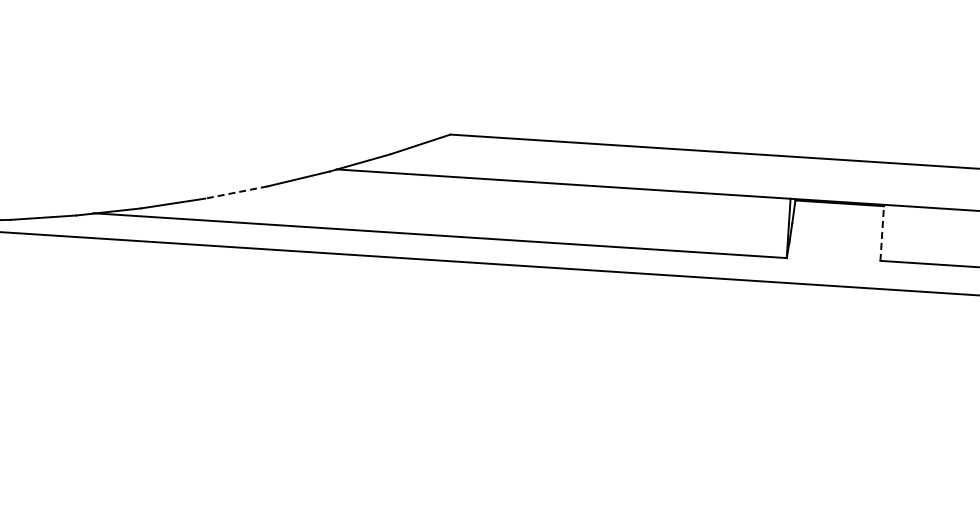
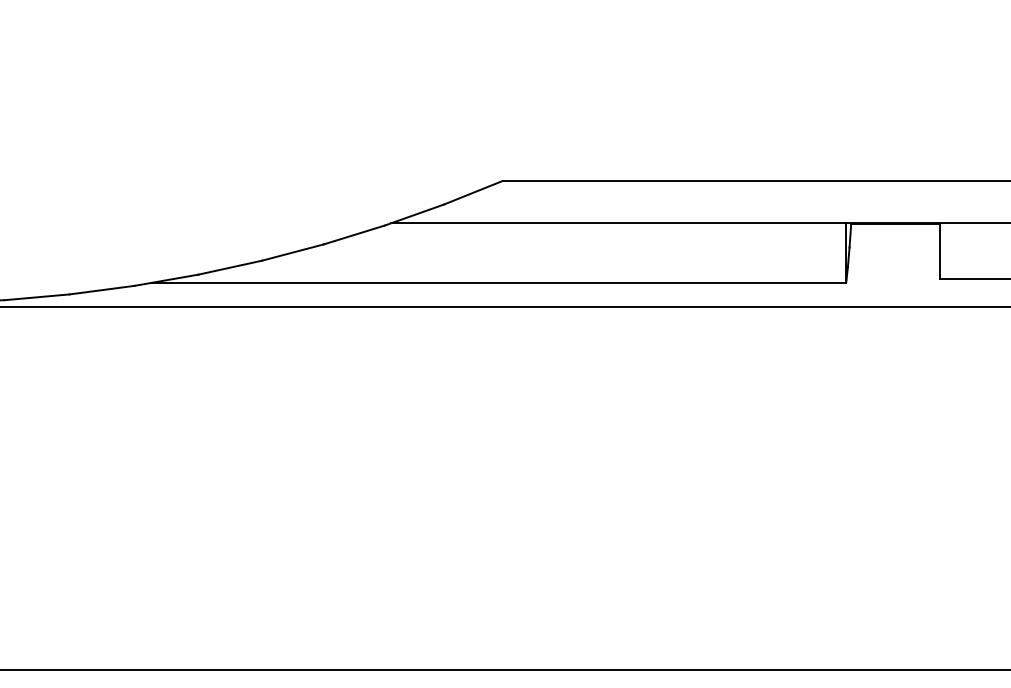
line: (236, 192) -> (292, 252), dashed -> solid
line: (881, 233) -> (939, 251), dashed -> solid

